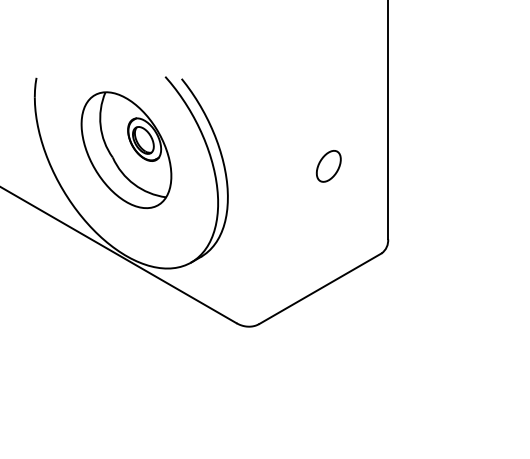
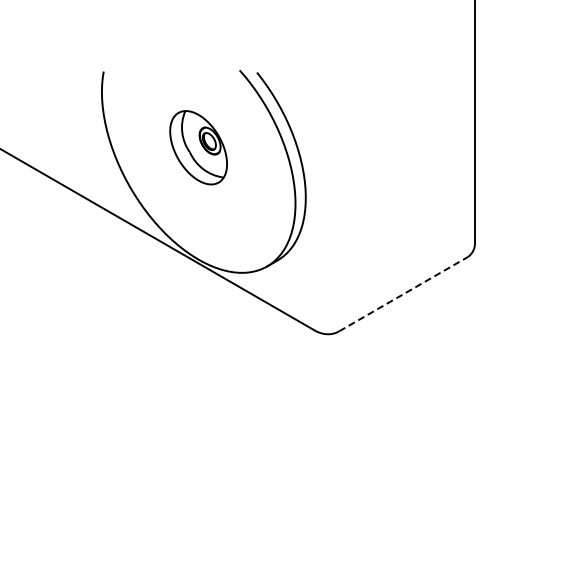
part: (126, 149) -> (198, 147), size x0.6
part: (328, 165) -> (411, 164), removed
line: (321, 288) -> (404, 293), solid -> dashed

